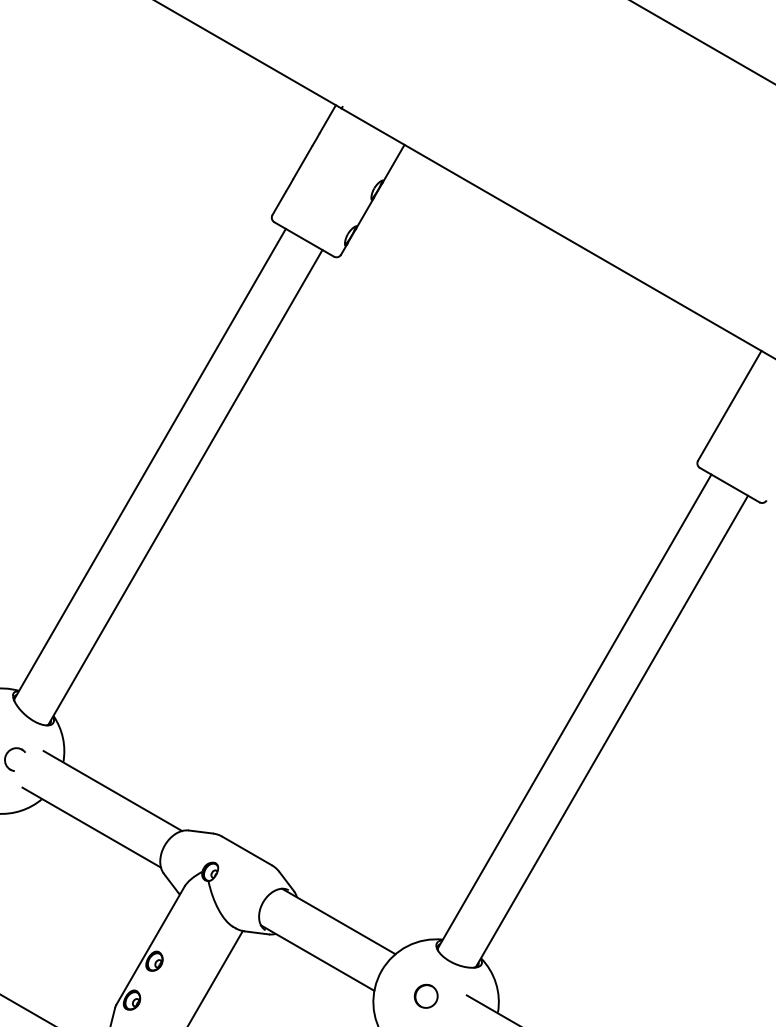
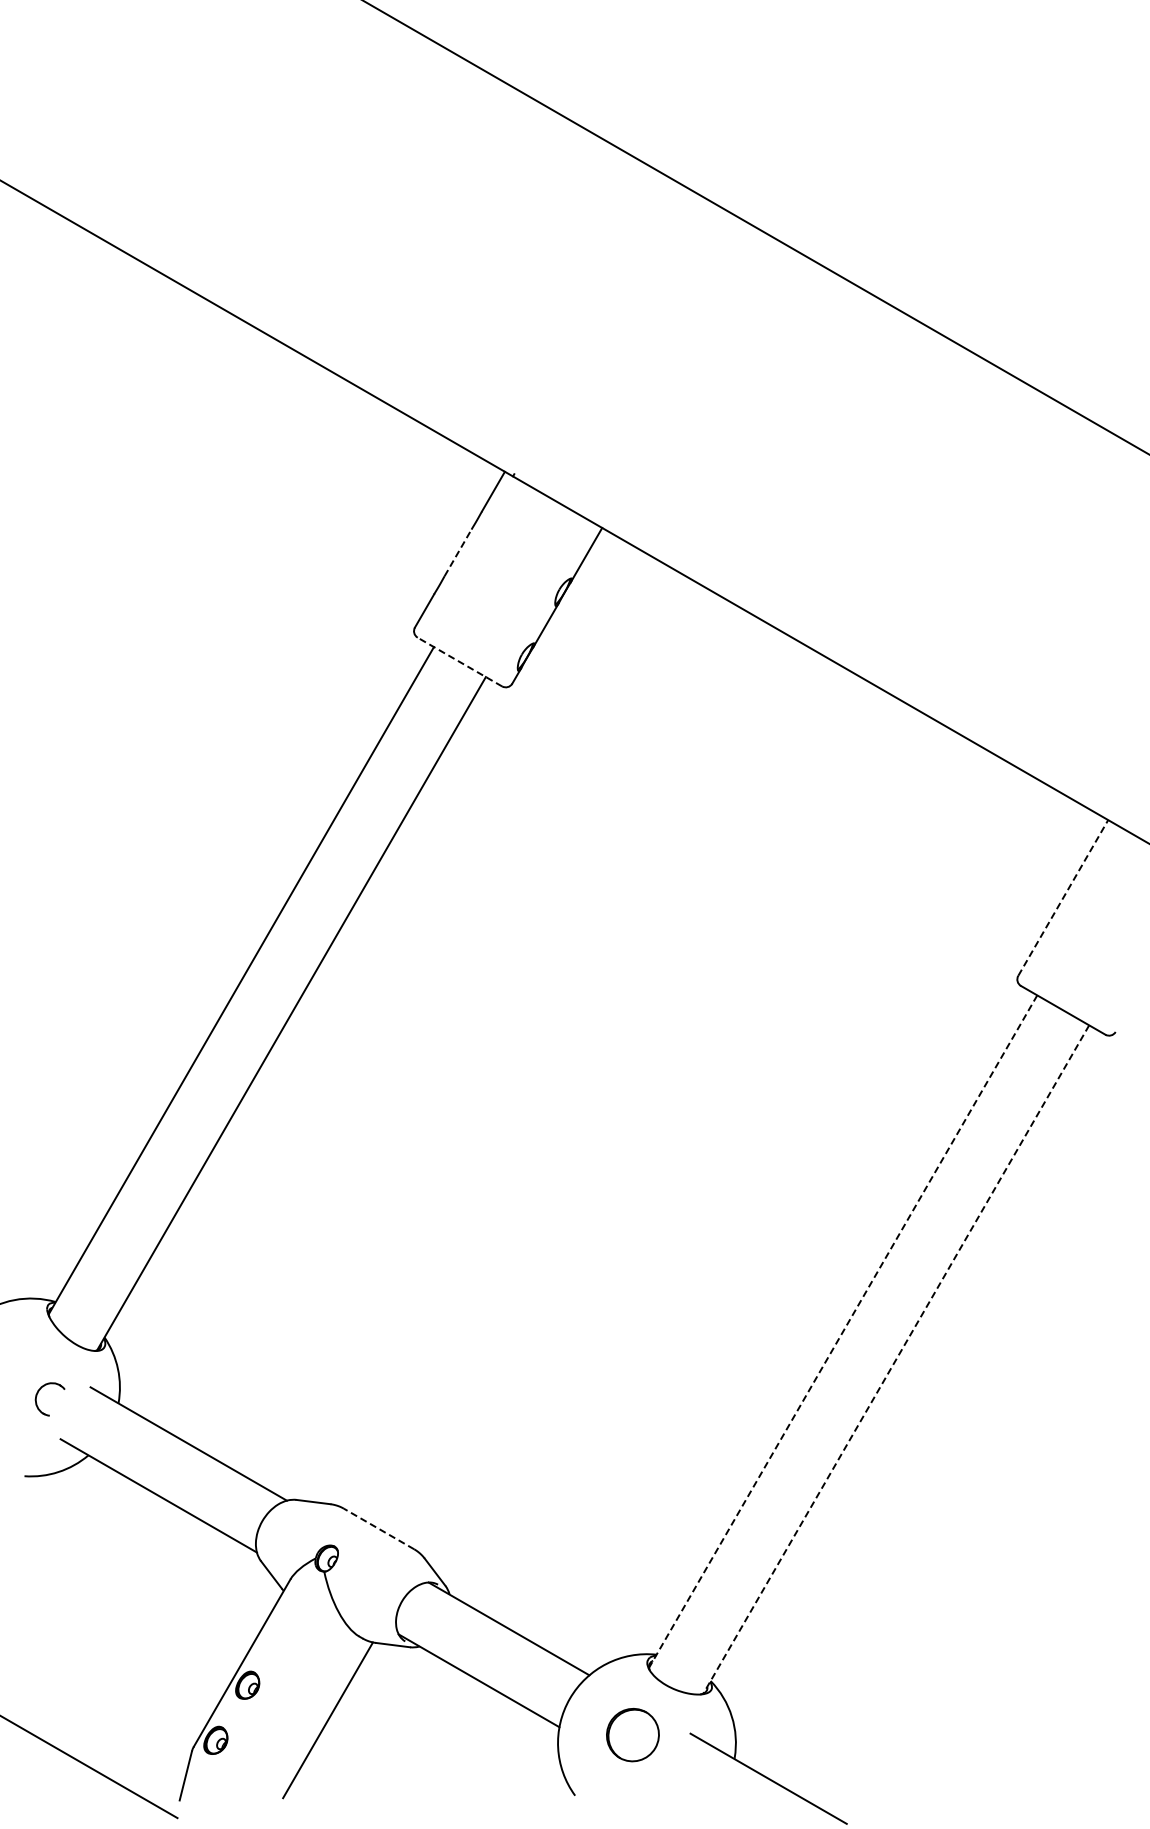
line: (303, 162) -> (458, 552), solid -> dashed
line: (303, 239) -> (459, 662), solid -> dashed
line: (729, 405) -> (1063, 897), solid -> dashed
line: (574, 711) -> (842, 1331), solid -> dashed
line: (612, 731) -> (896, 1359), solid -> dashed
line: (247, 850) -> (379, 1528), solid -> dashed
part: (425, 995) -> (632, 1734), size x1.6

